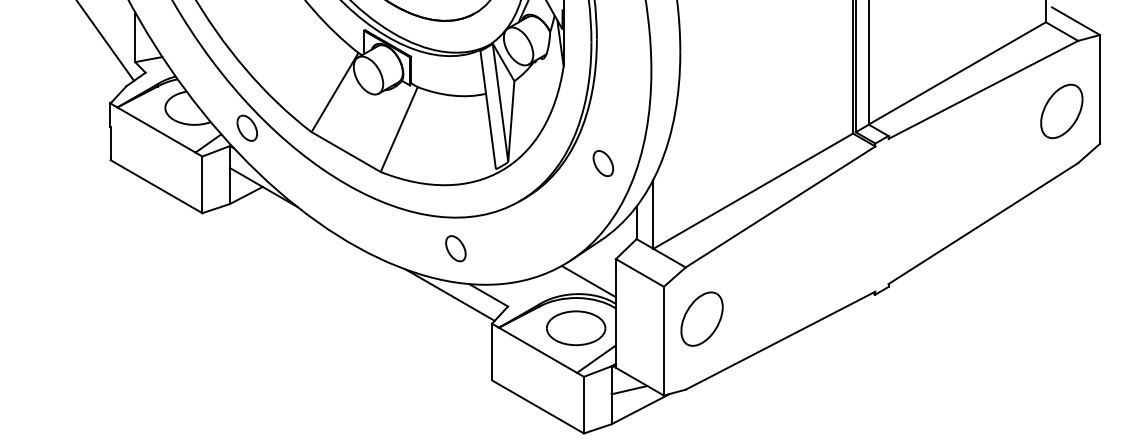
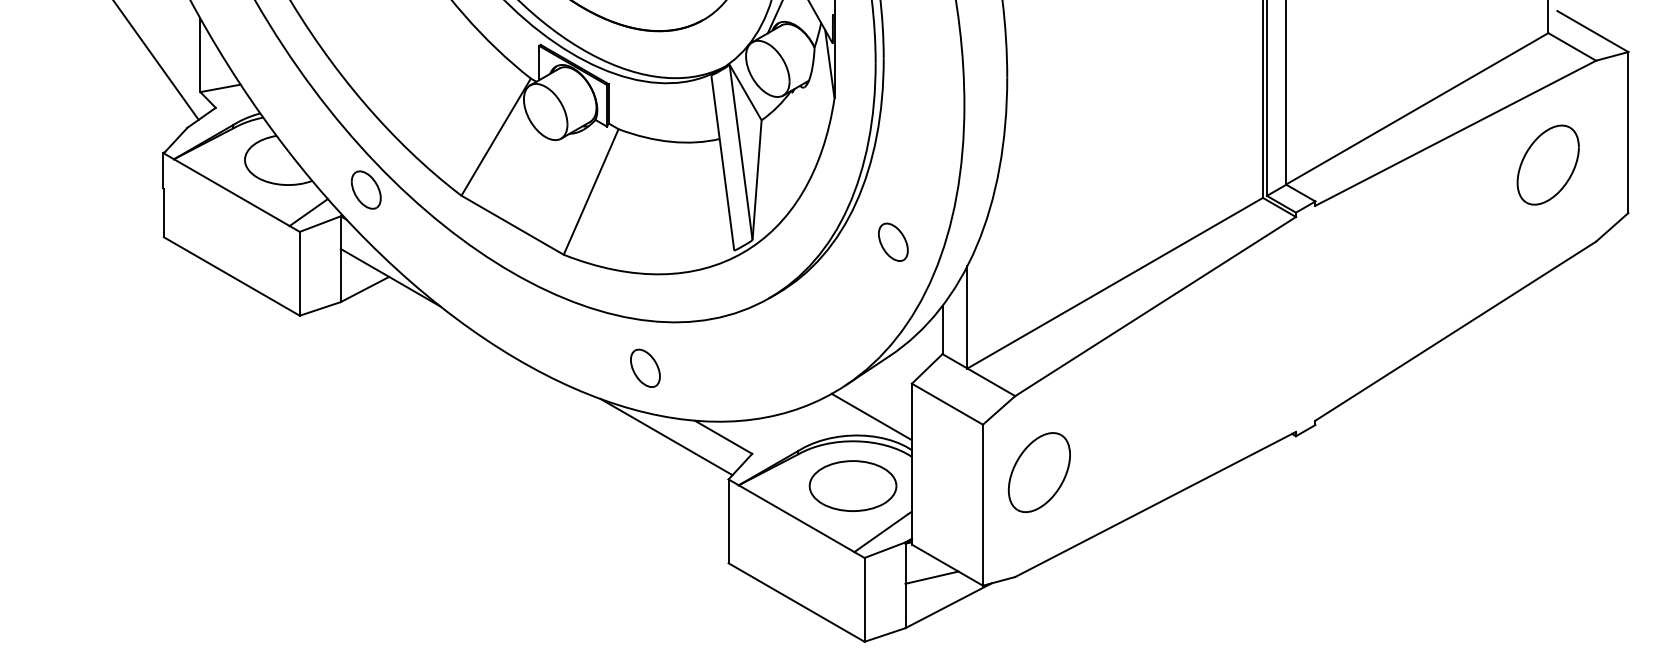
part: (1061, 110) -> (1547, 163), moved
part: (455, 248) -> (644, 368), moved

